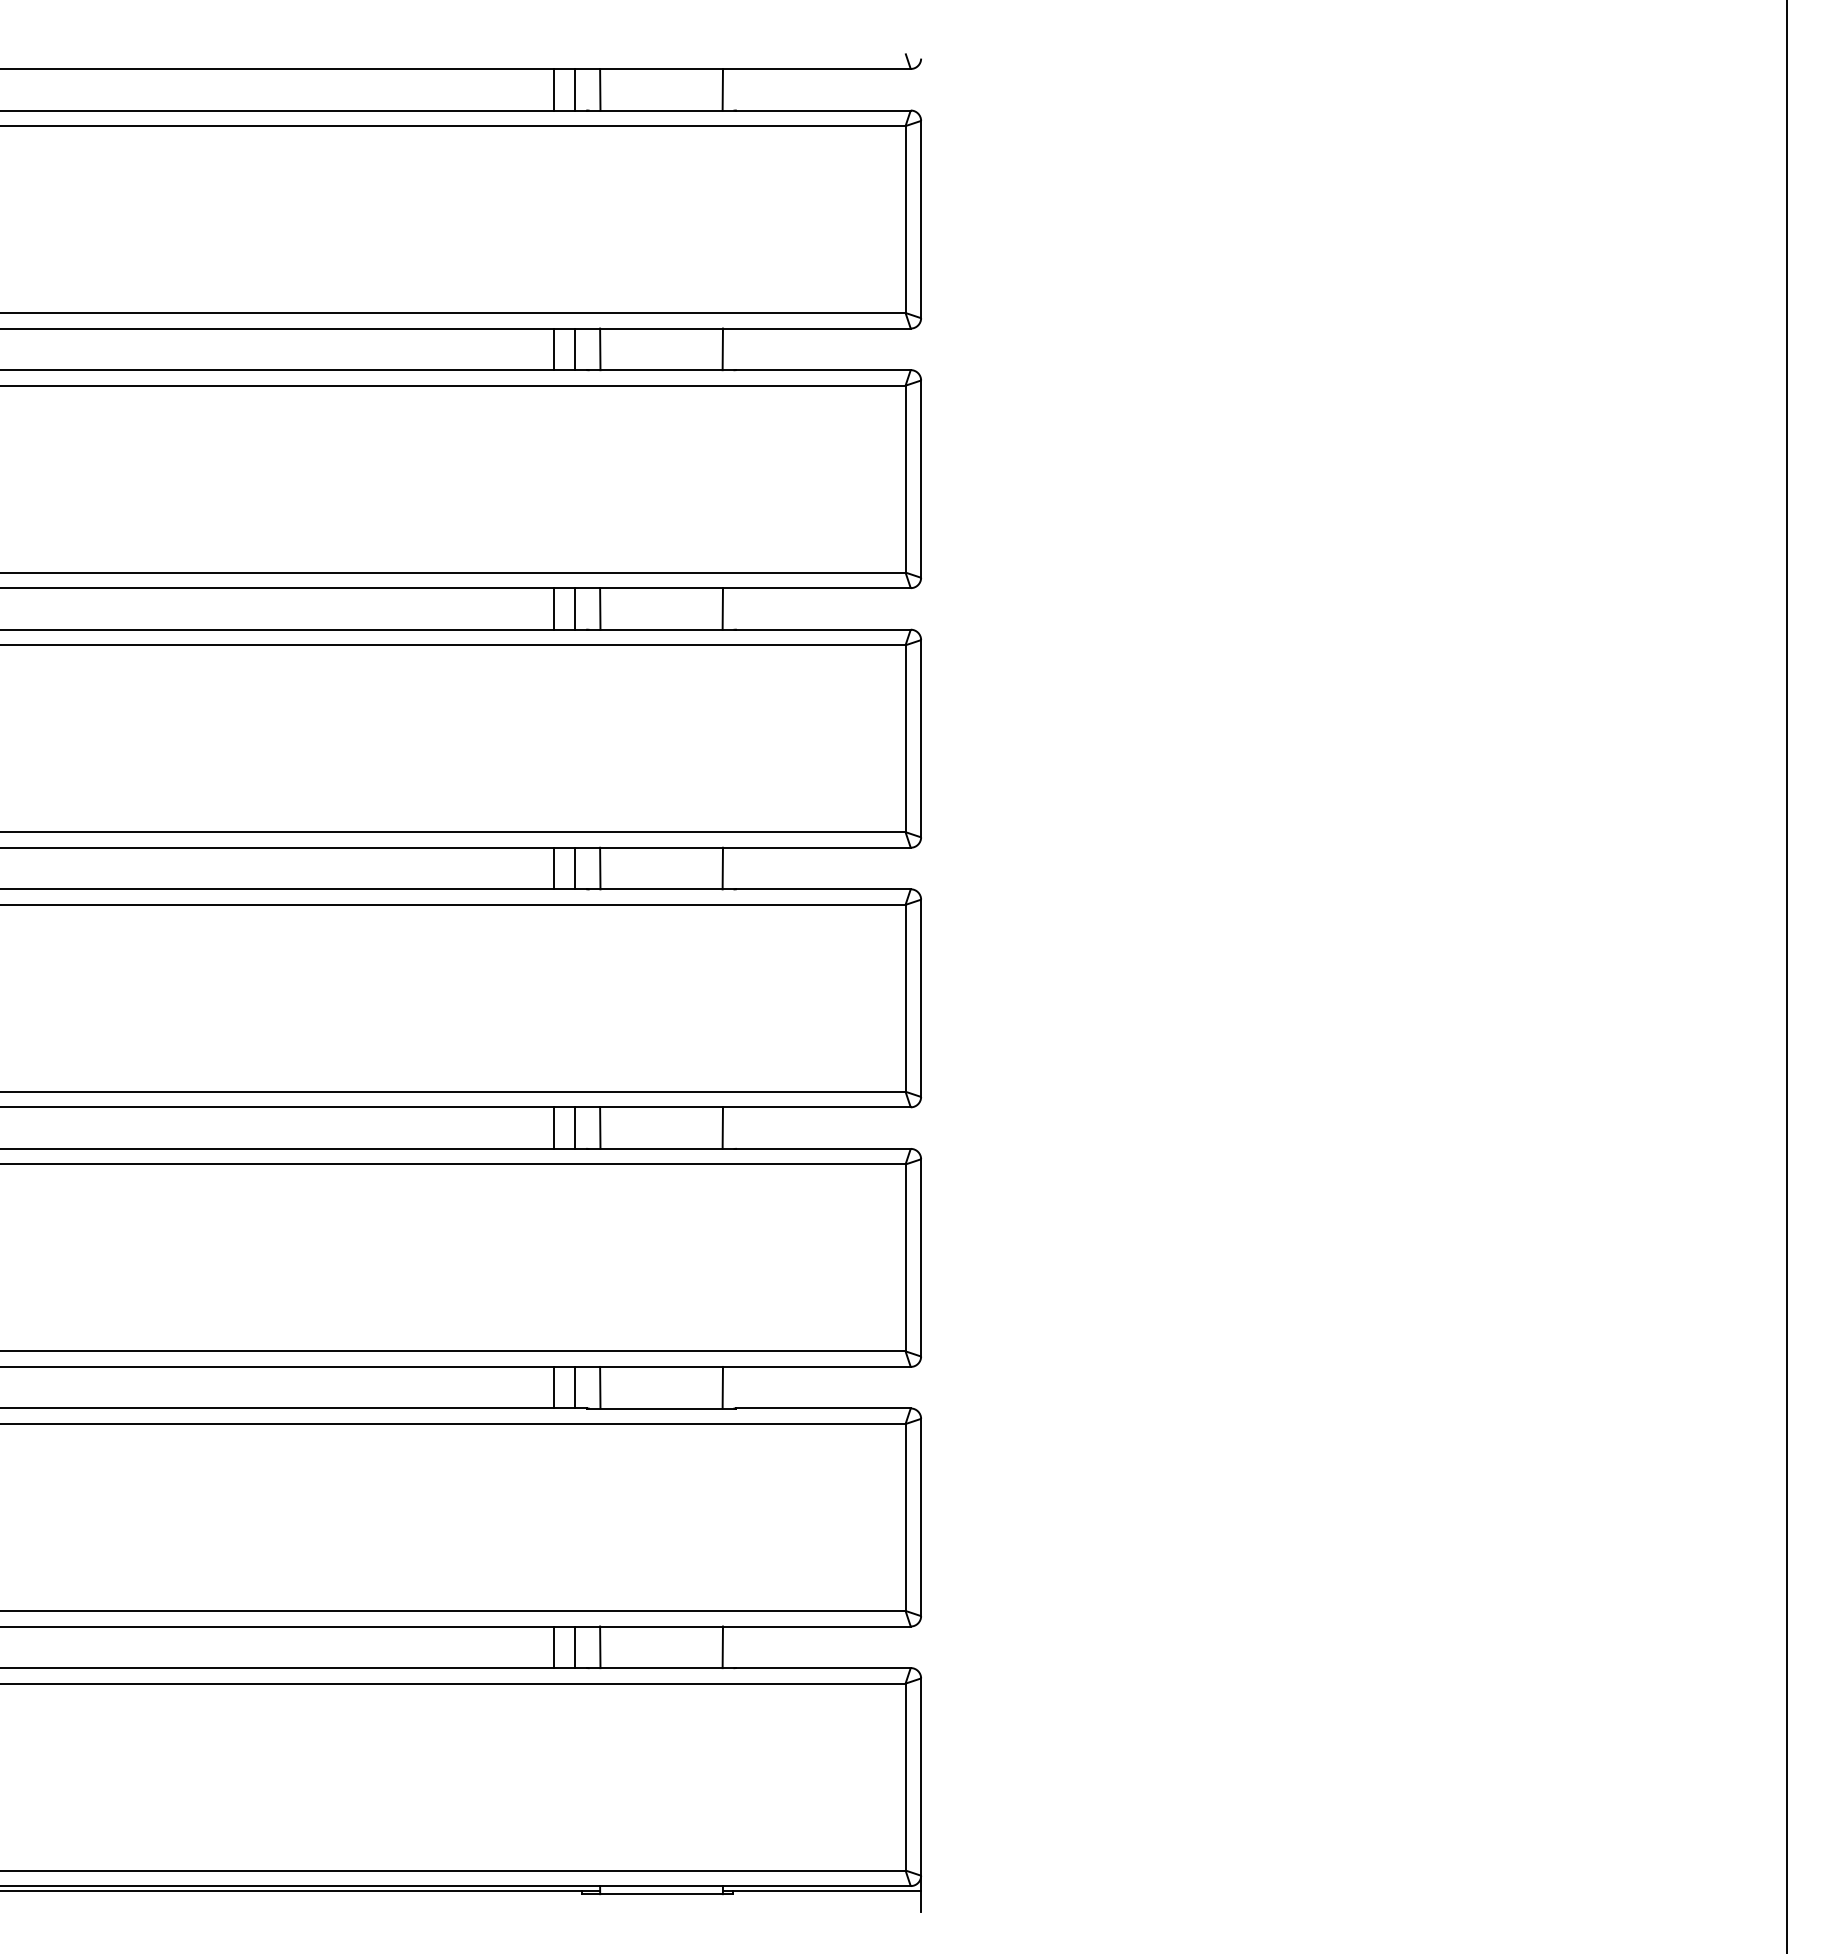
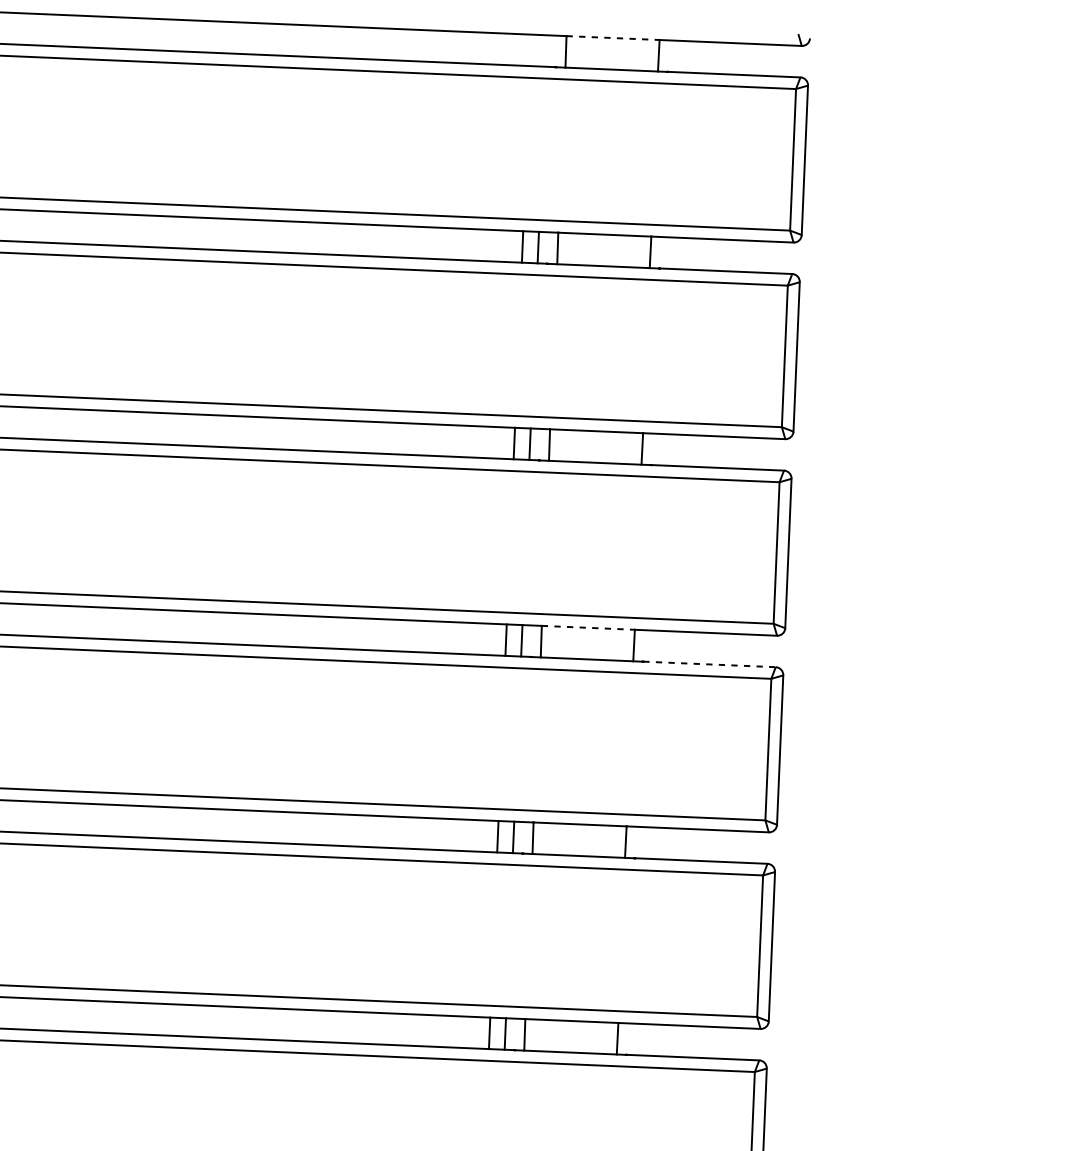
line: (662, 69) -> (613, 38), solid -> dashed
line: (553, 89) -> (530, 50), removed
line: (574, 89) -> (546, 50), removed
line: (662, 847) -> (589, 627), solid -> dashed
line: (823, 889) -> (709, 664), solid -> dashed

